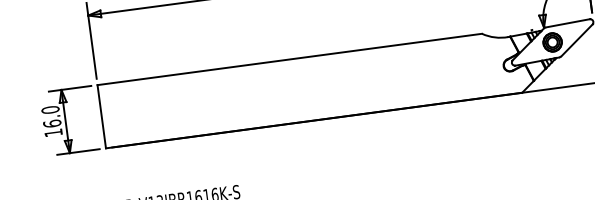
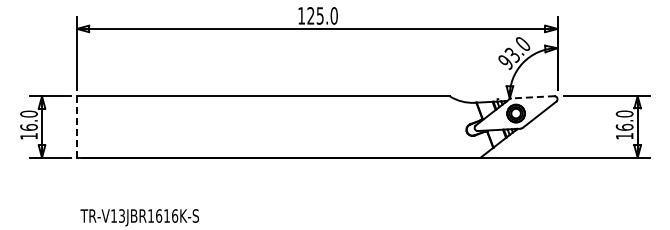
line: (568, 23) -> (533, 97), solid -> dashed
line: (102, 117) -> (77, 127), solid -> dashed

